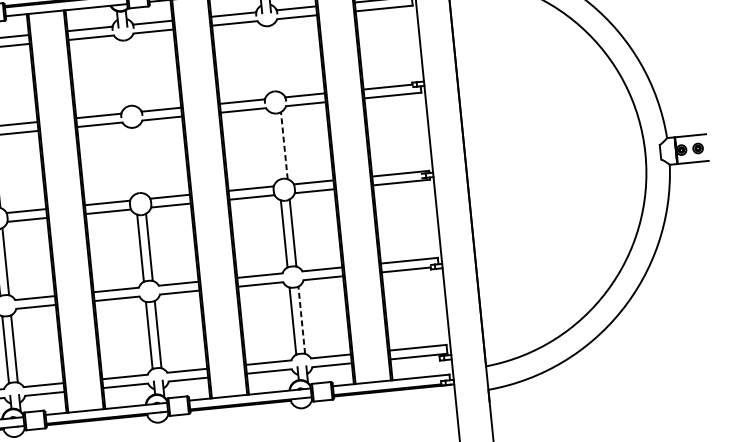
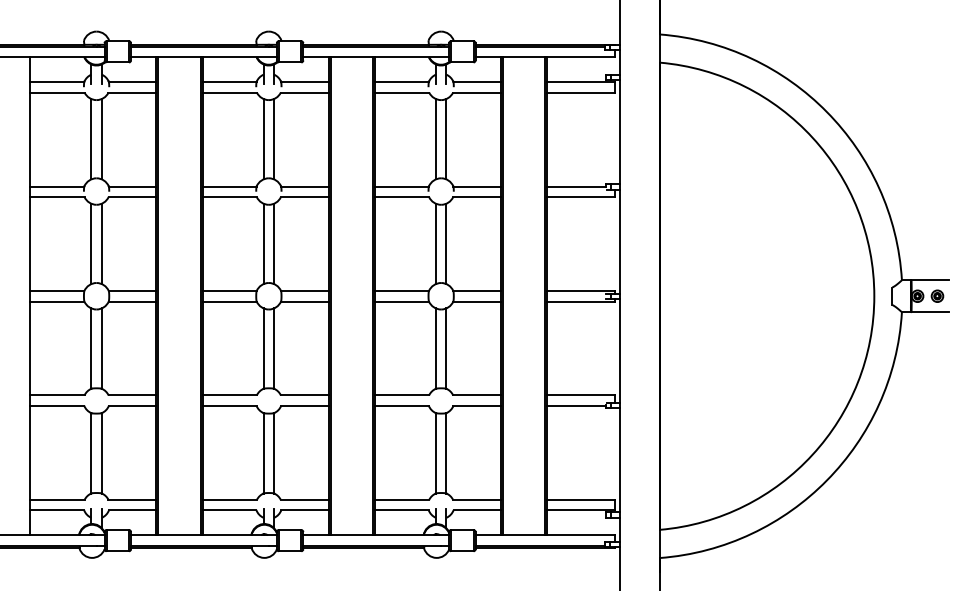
line: (275, 58) -> (446, 139), added
line: (266, 59) -> (435, 139), added
line: (132, 72) -> (274, 139), added
line: (123, 73) -> (263, 139), added
line: (284, 145) -> (446, 243), dashed -> solid
line: (275, 146) -> (435, 243), added
line: (140, 159) -> (274, 243), added
line: (131, 160) -> (263, 243), added
line: (301, 319) -> (446, 452), dashed -> solid

